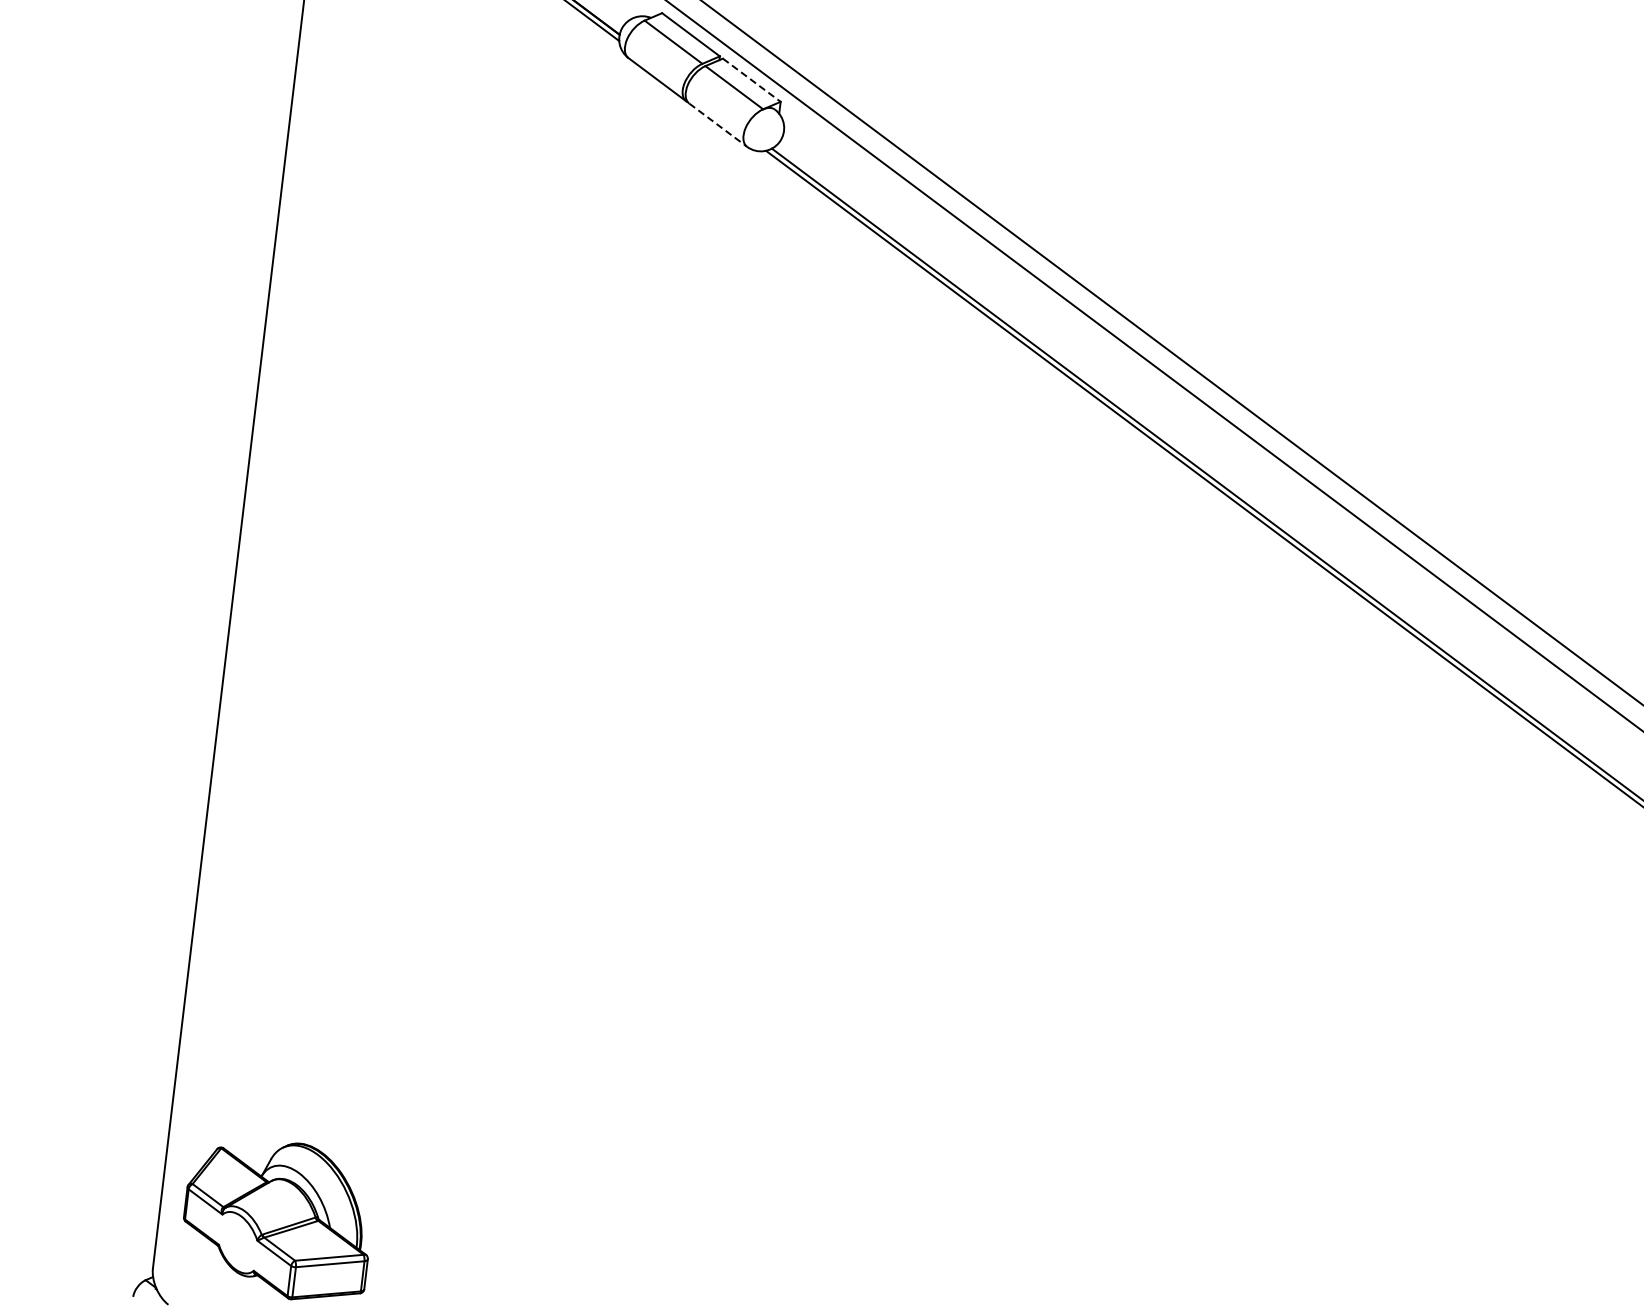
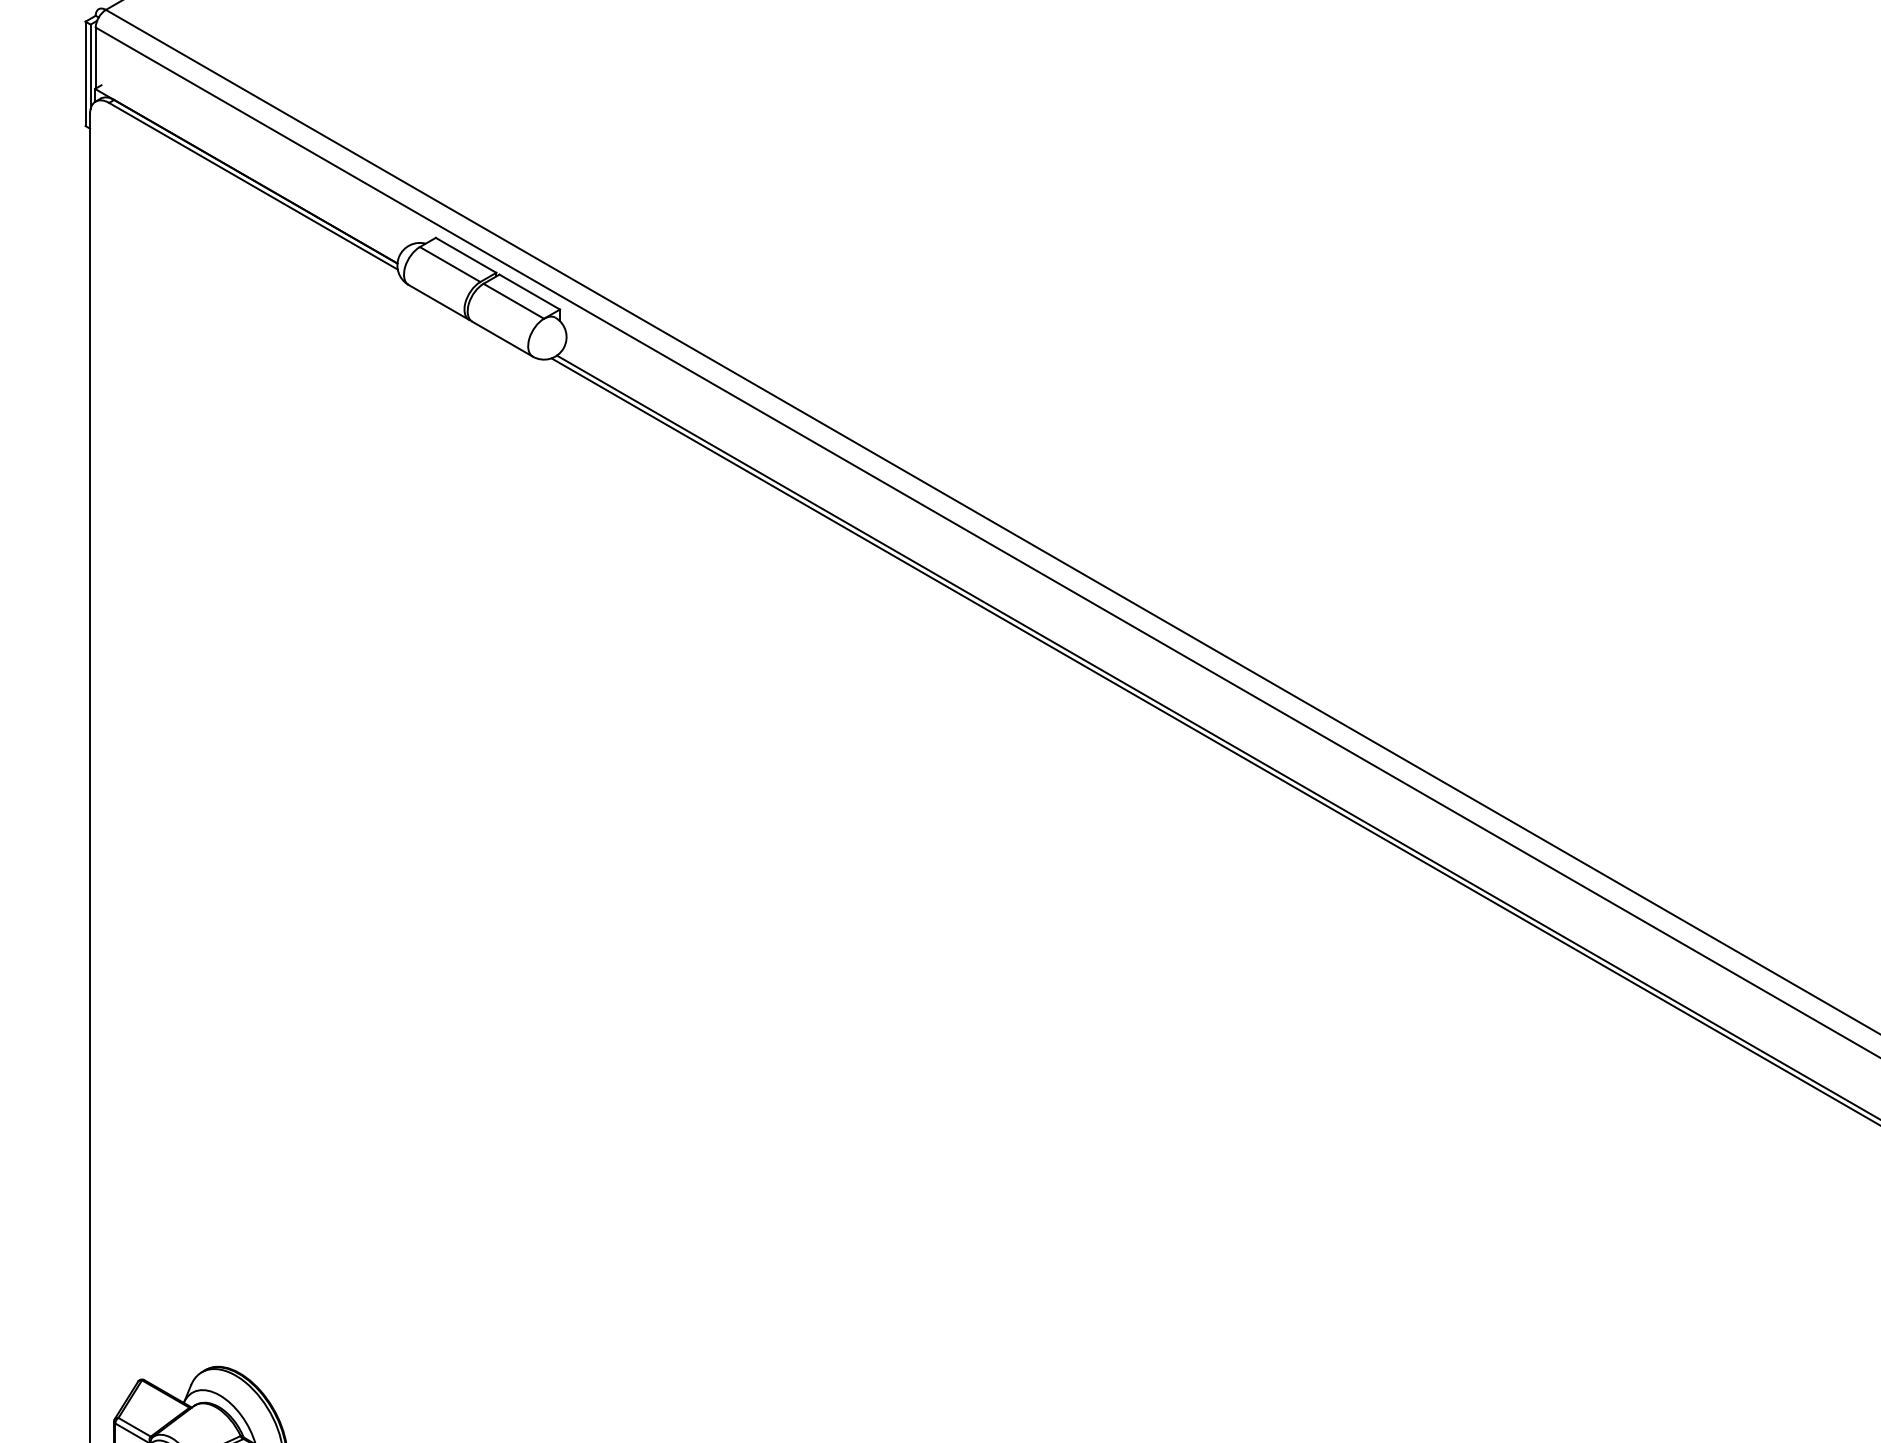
line: (751, 80) -> (529, 292), dashed -> solid
line: (718, 125) -> (502, 339), dashed -> solid

